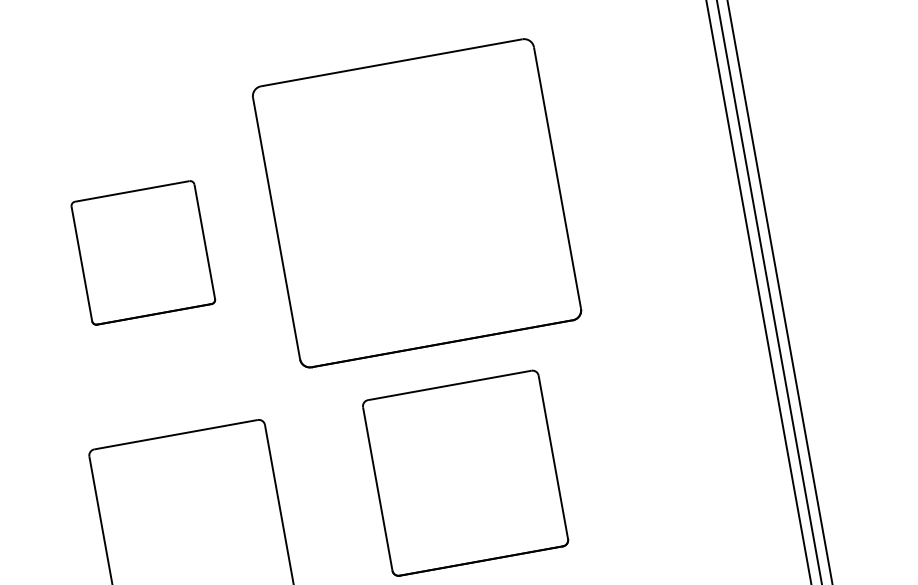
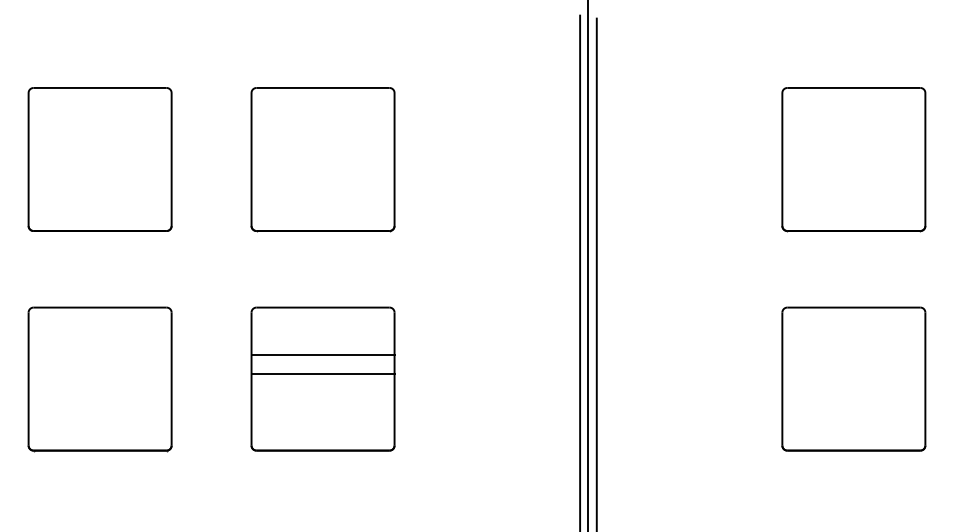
part: (416, 203) -> (322, 159), size x0.62
part: (142, 253) -> (99, 159), size x1.43
line: (459, 443) -> (322, 354), added
line: (463, 467) -> (322, 374), added

